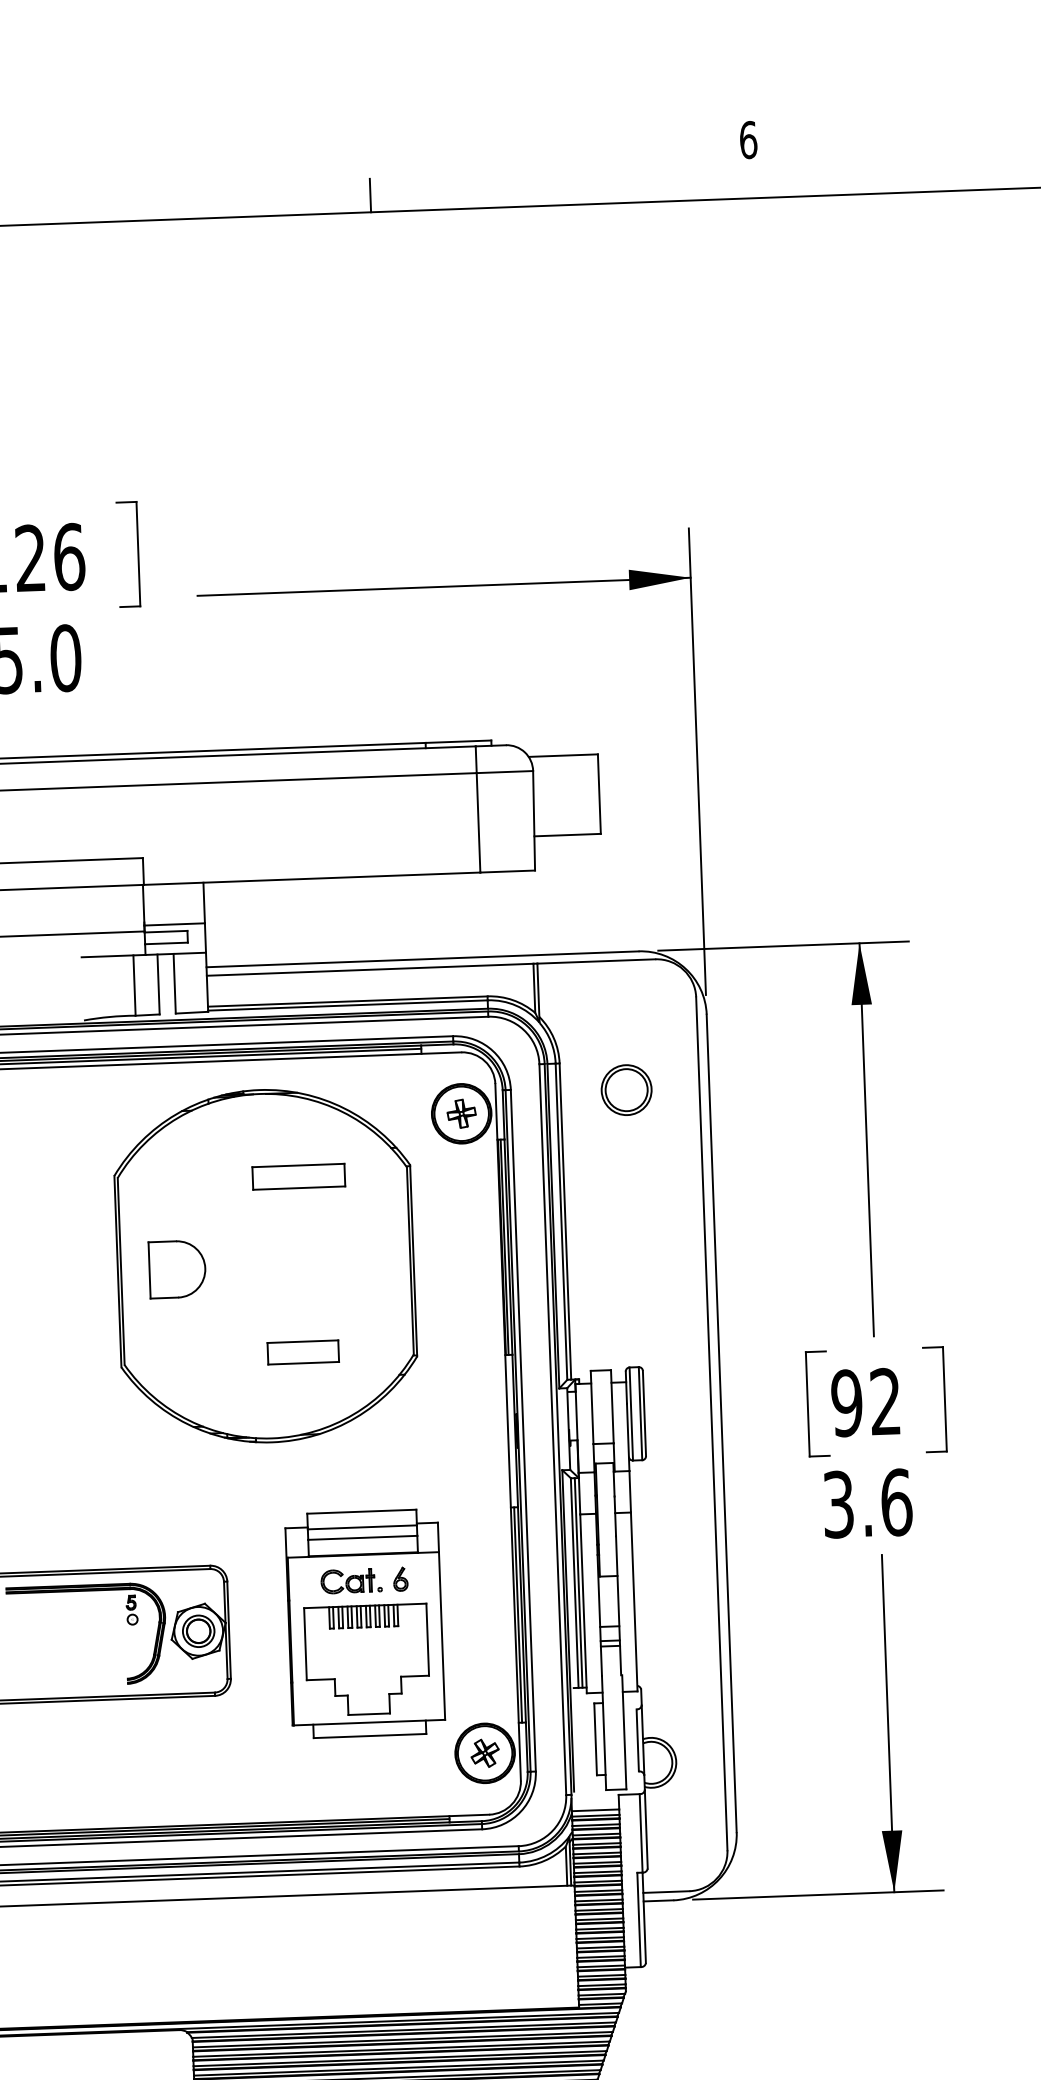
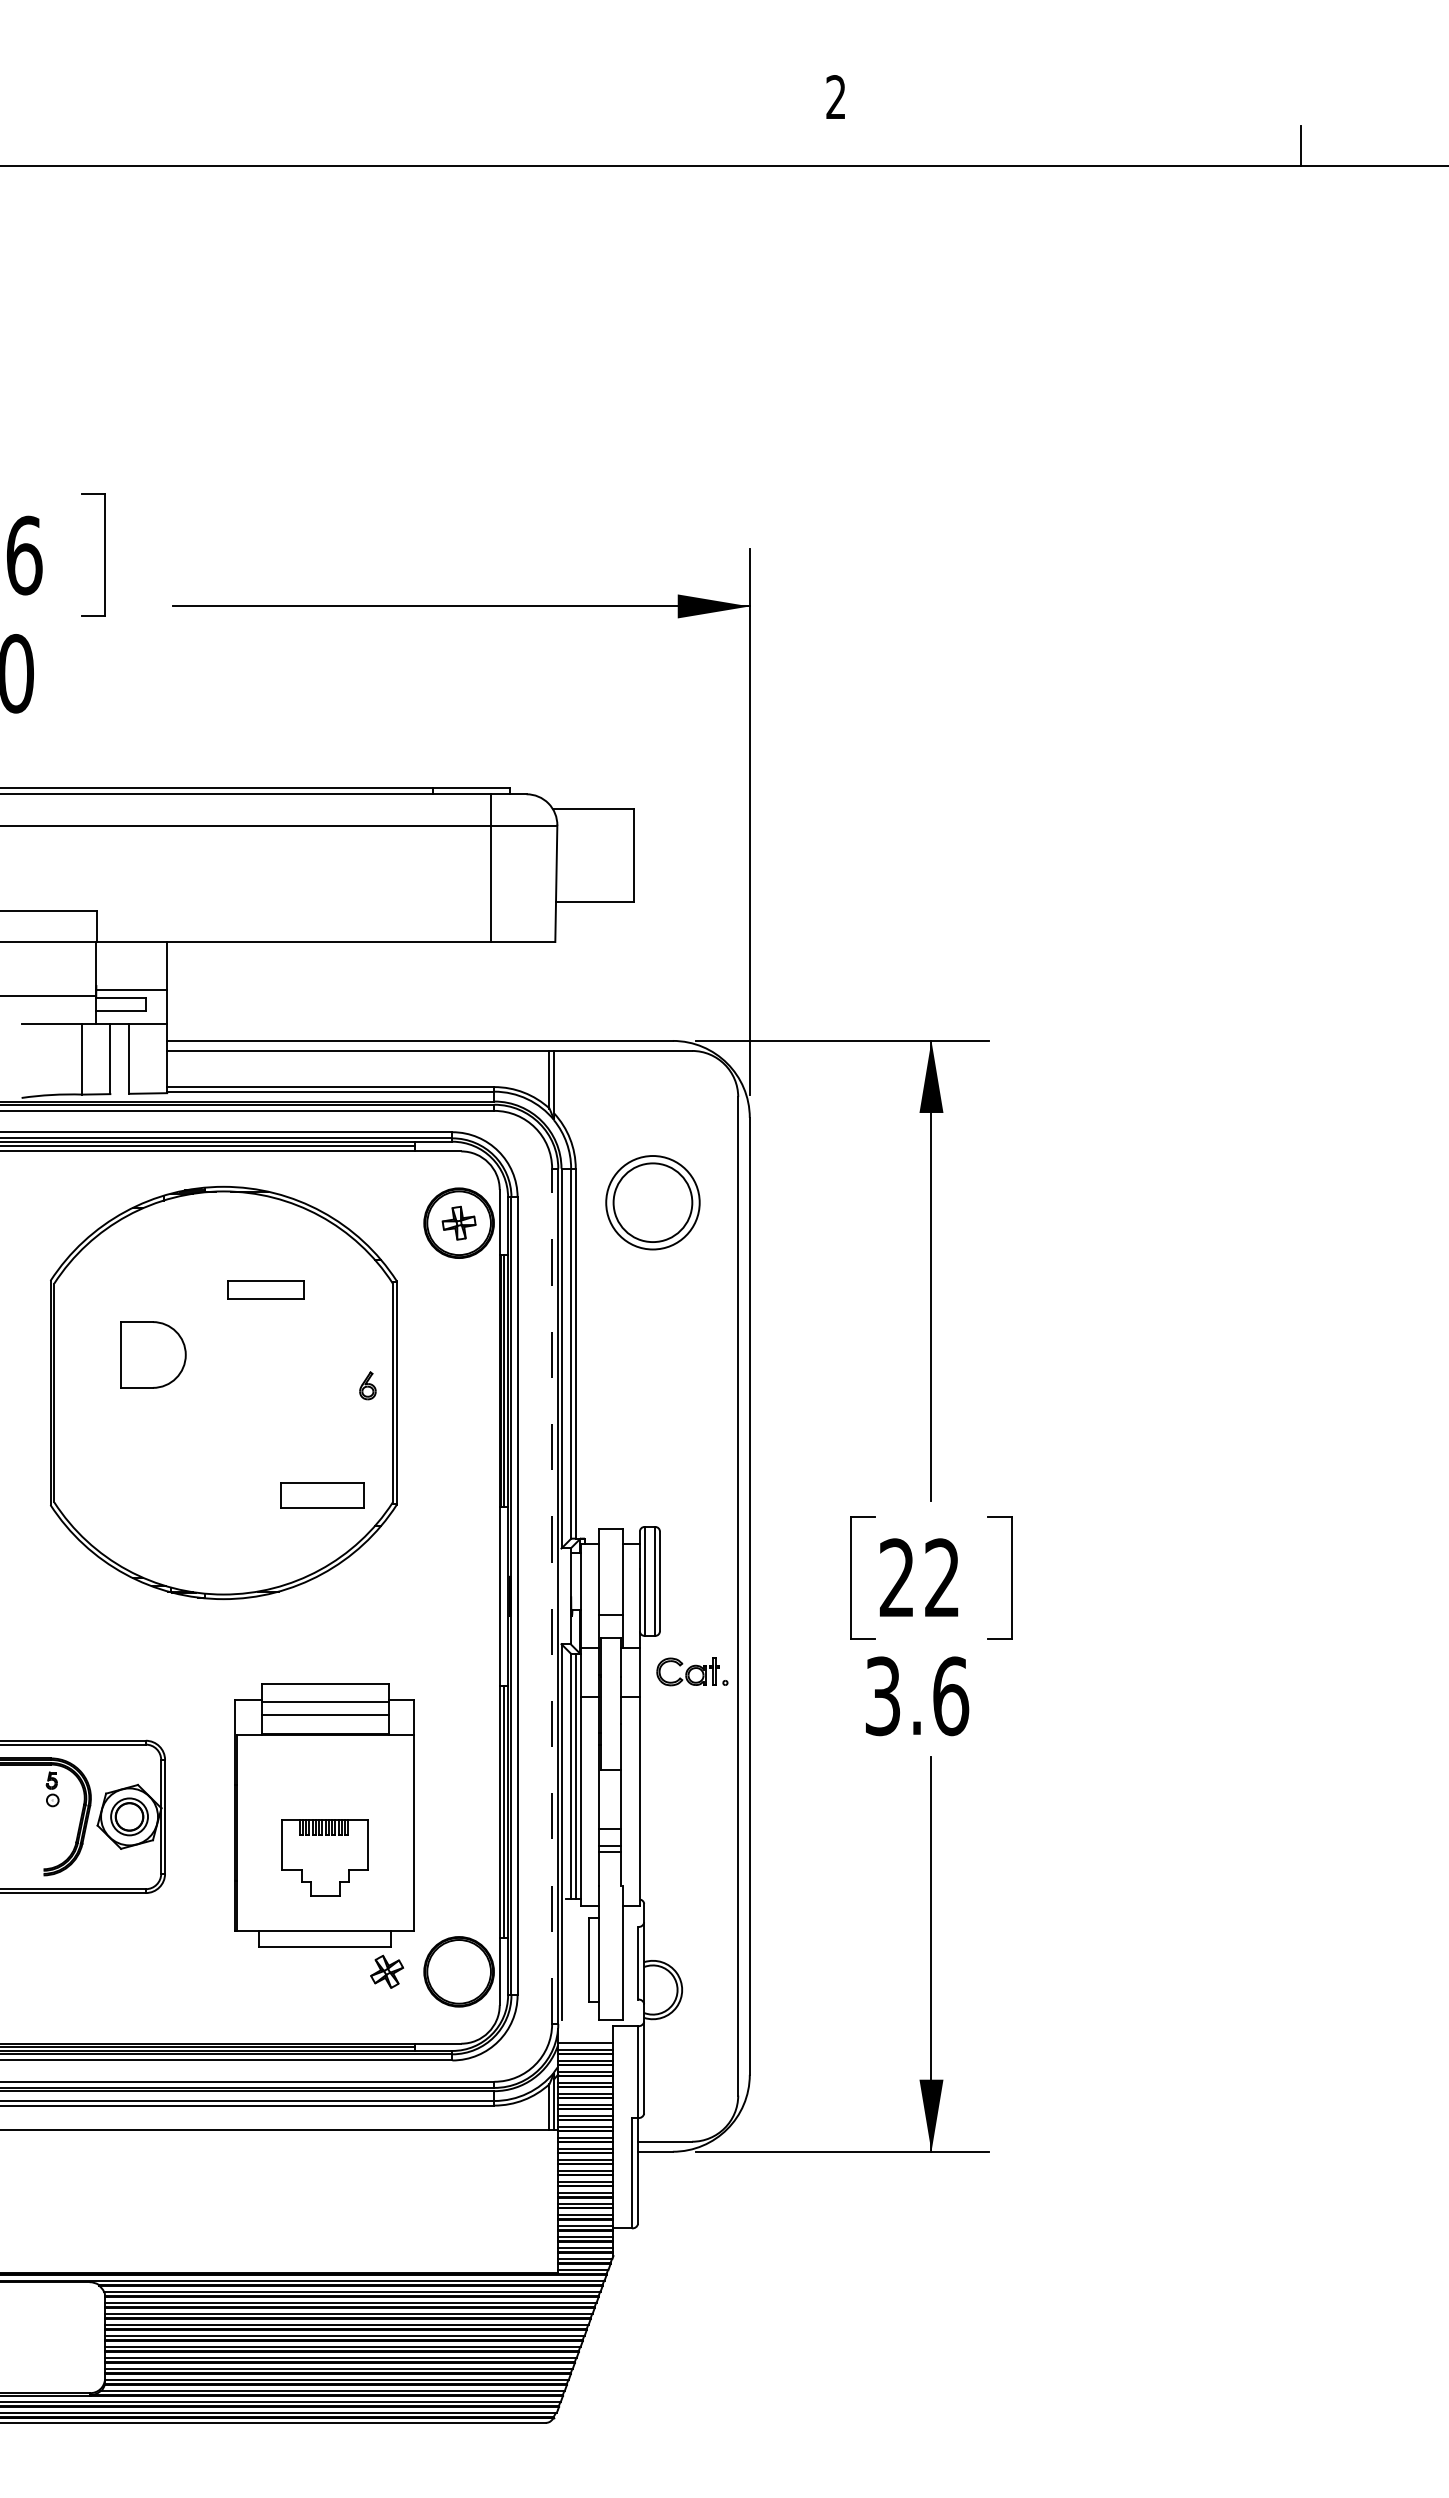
text: (748, 140) -> (836, 97), 6 -> 2
line: (370, 195) -> (391, 145), removed
part: (626, 1090) -> (652, 1202), size x1.6
part: (298, 1176) -> (265, 1289), size x0.7
part: (177, 1269) -> (153, 1354), moved
part: (303, 1352) -> (322, 1495), moved
text: (846, 1402) -> (896, 1577), 92 -> 22
line: (553, 1429) -> (552, 1596), solid -> dashed
part: (400, 1579) -> (367, 1385), moved
part: (351, 1580) -> (692, 1671), moved
part: (367, 1659) -> (325, 1857), size x0.6
part: (485, 1753) -> (387, 1971), moved

